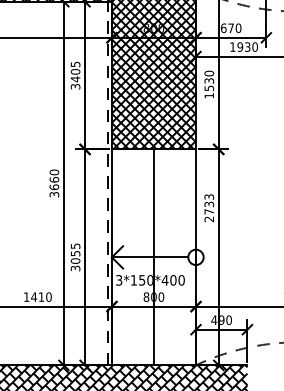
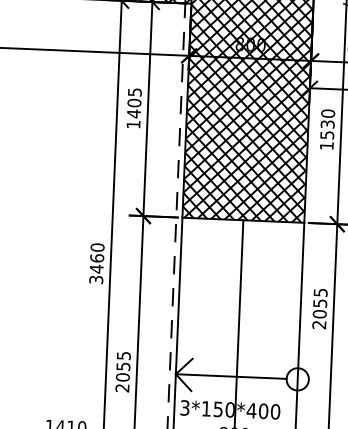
text: (75, 86) -> (133, 124), 3405 -> 1405
text: (54, 187) -> (96, 269), 3660 -> 3460
text: (209, 204) -> (320, 303), 2733 -> 2055
text: (75, 268) -> (122, 388), 3055 -> 2055

